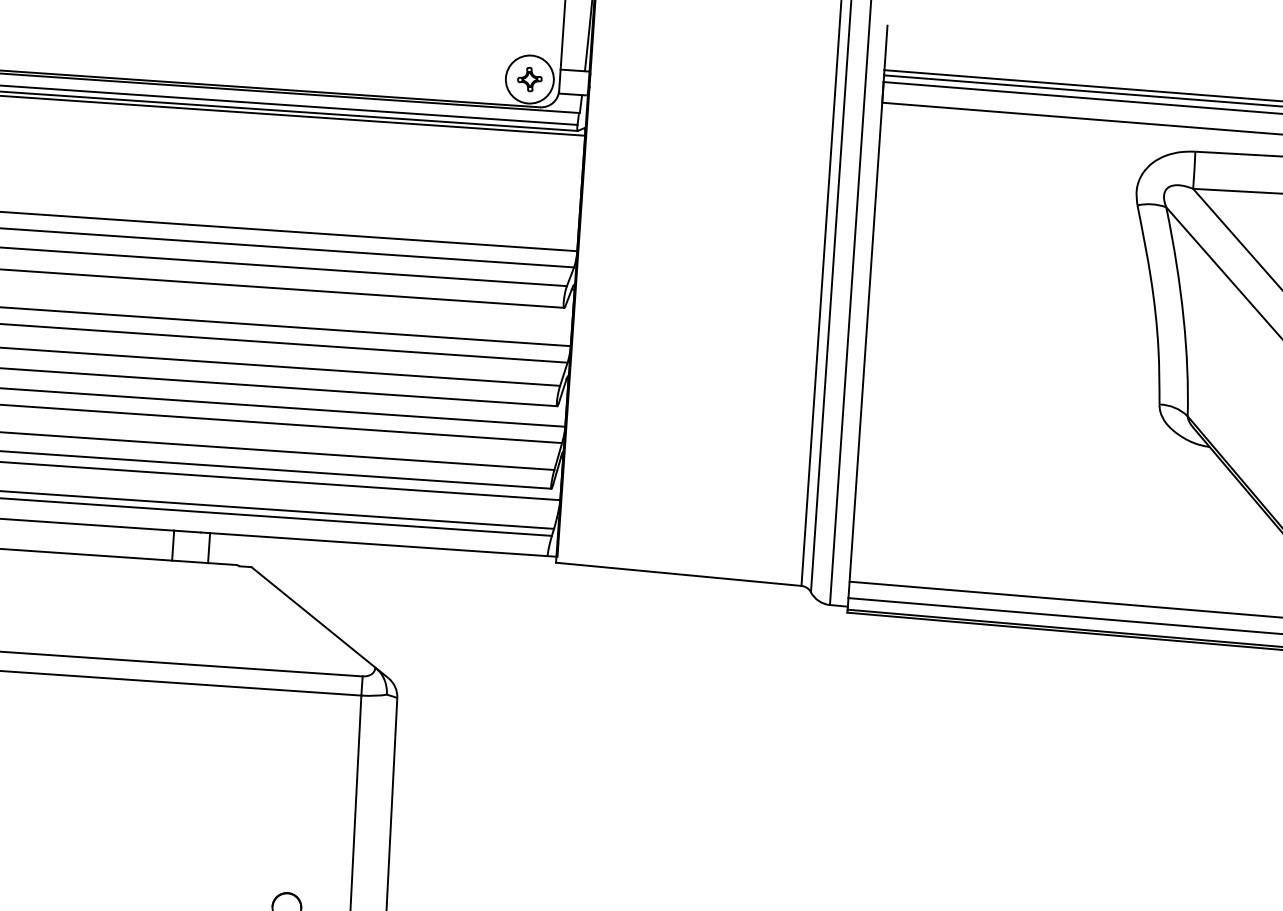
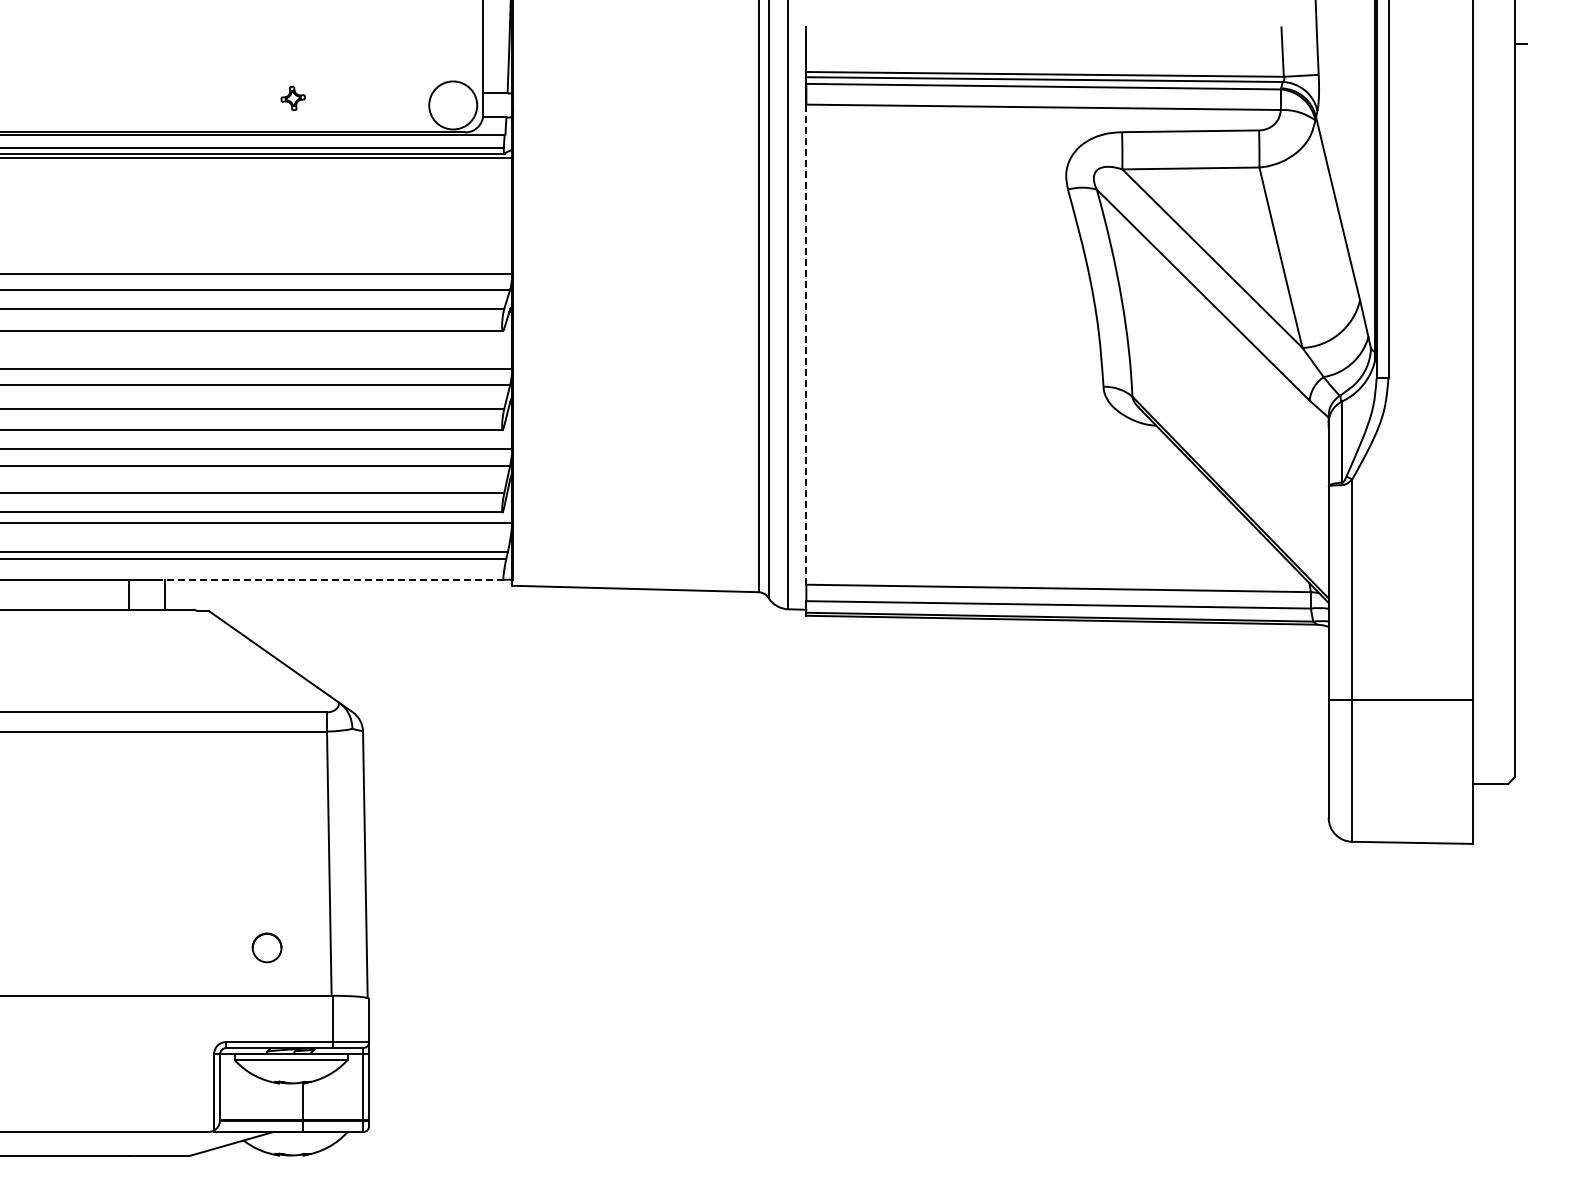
part: (529, 79) -> (292, 98), moved
line: (865, 343) -> (806, 345), solid -> dashed
line: (374, 544) -> (329, 579), solid -> dashed

